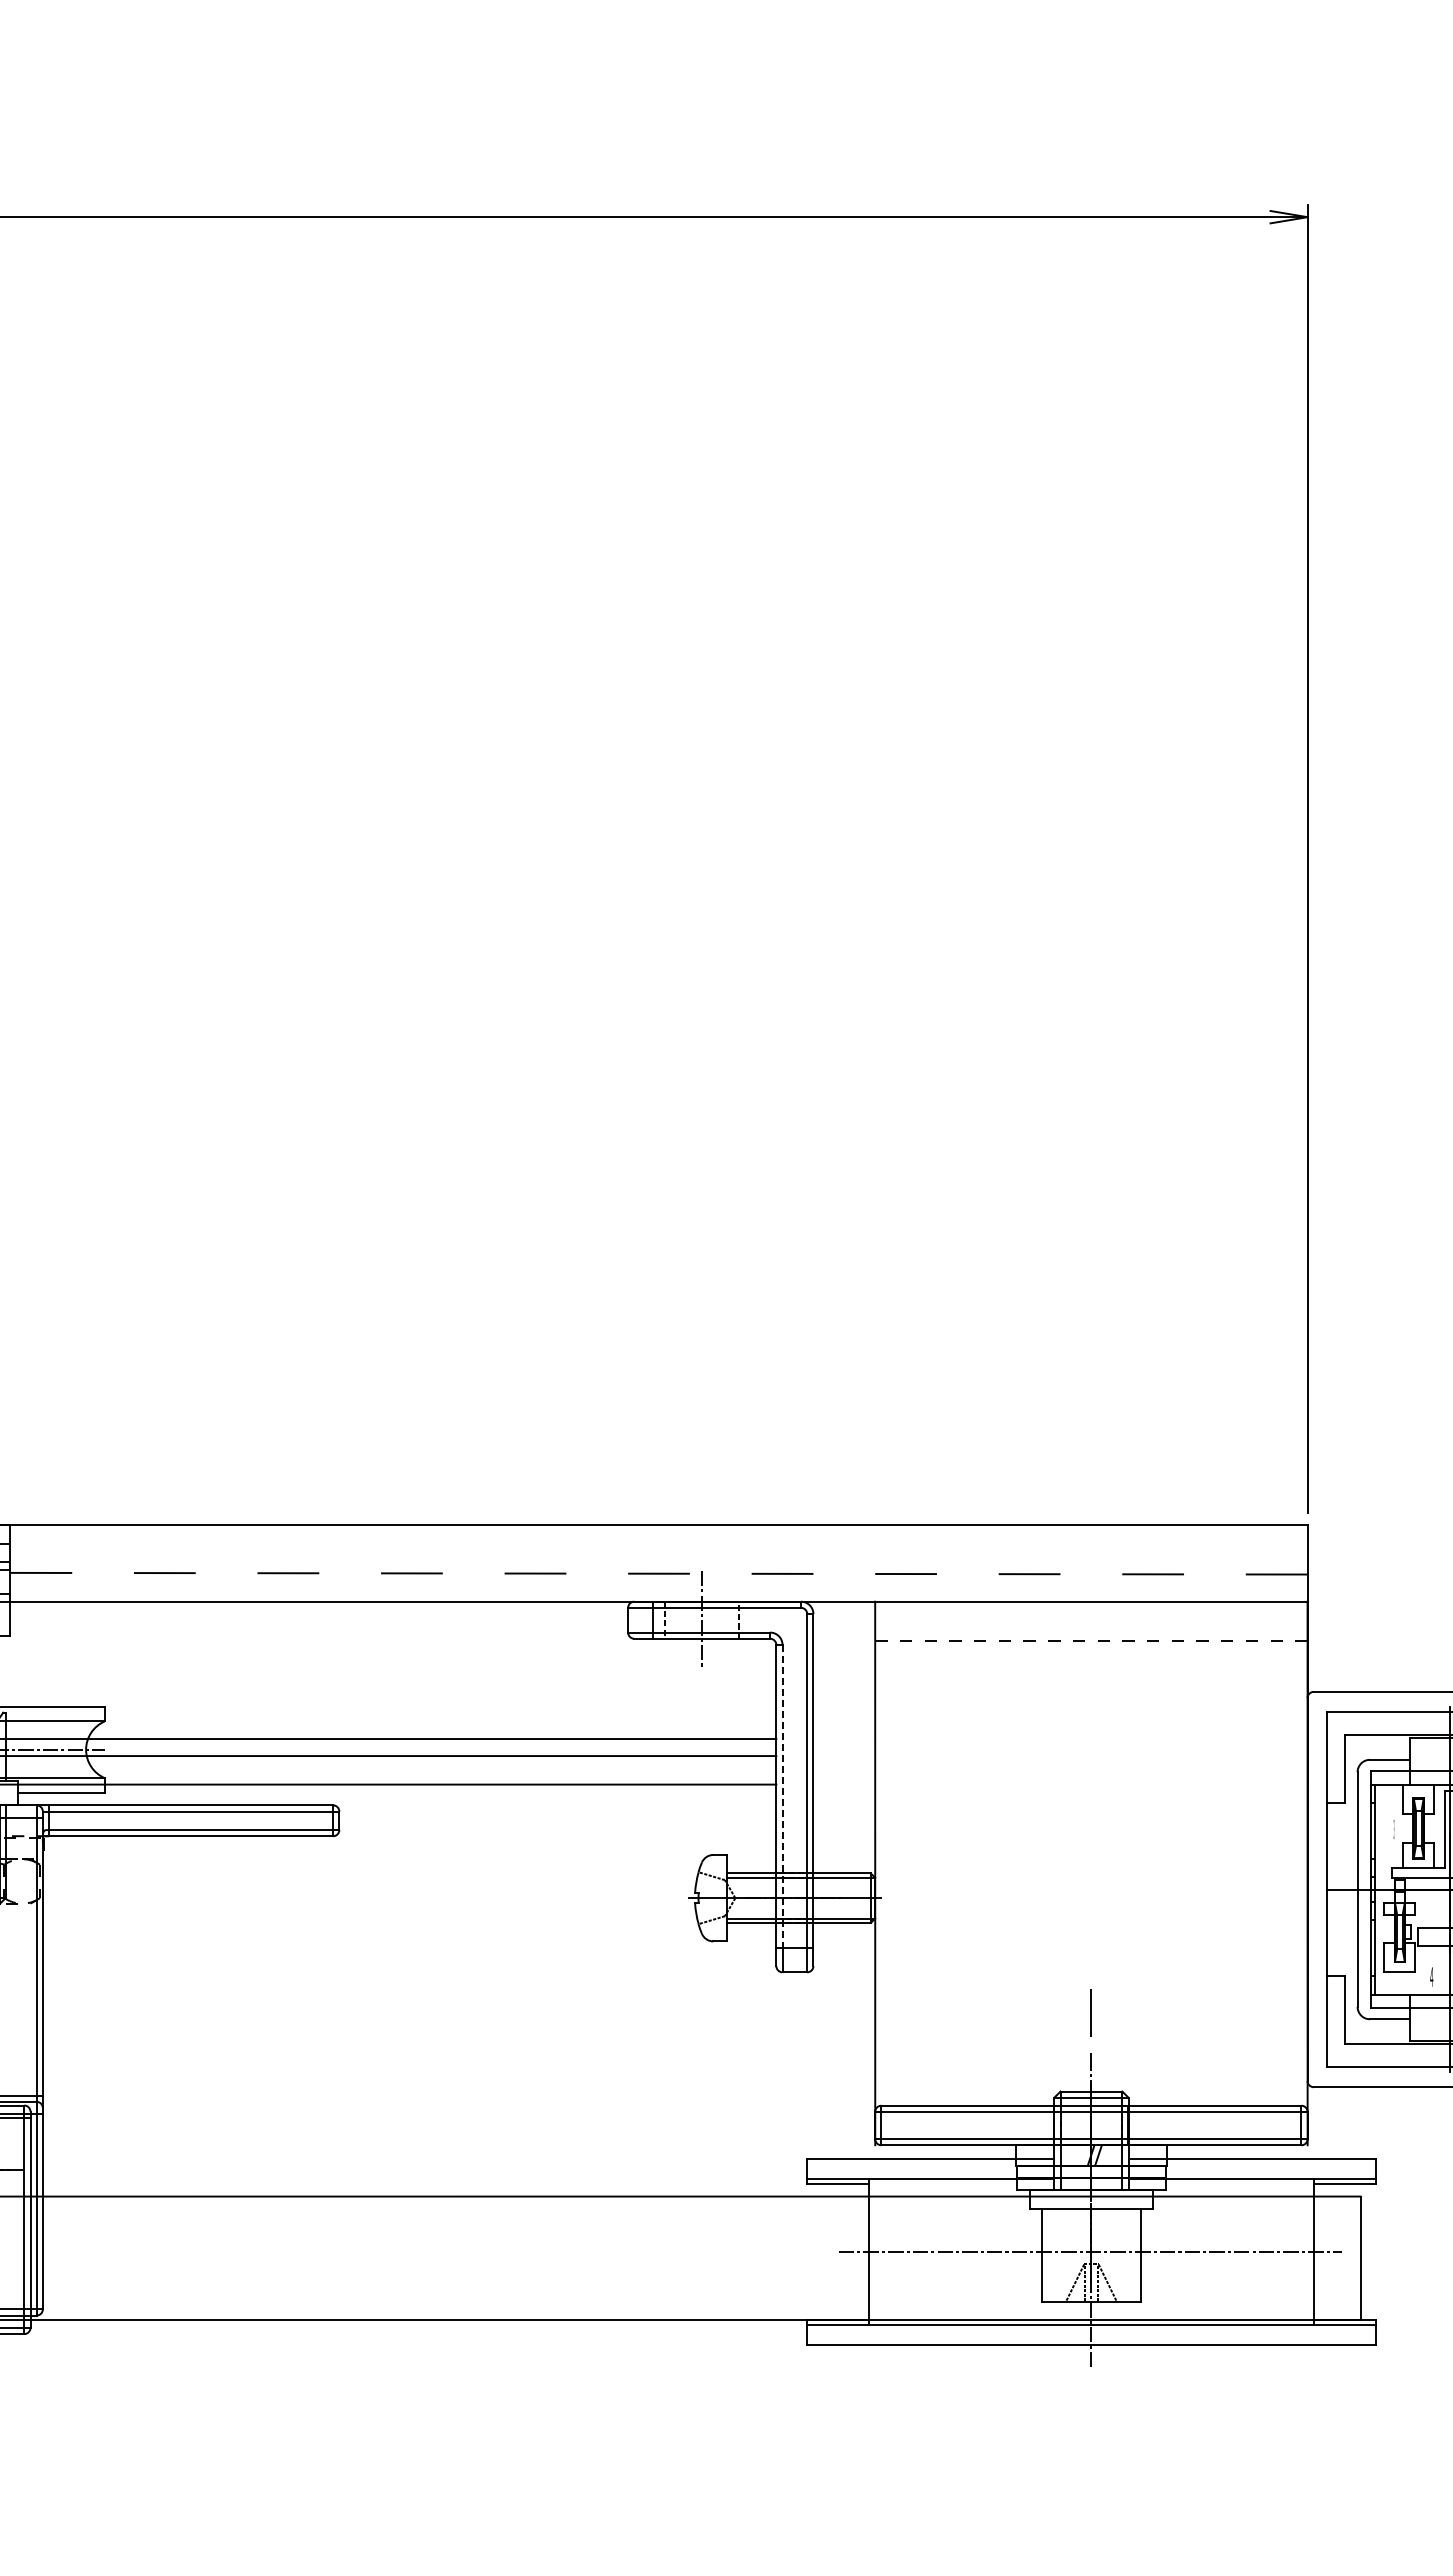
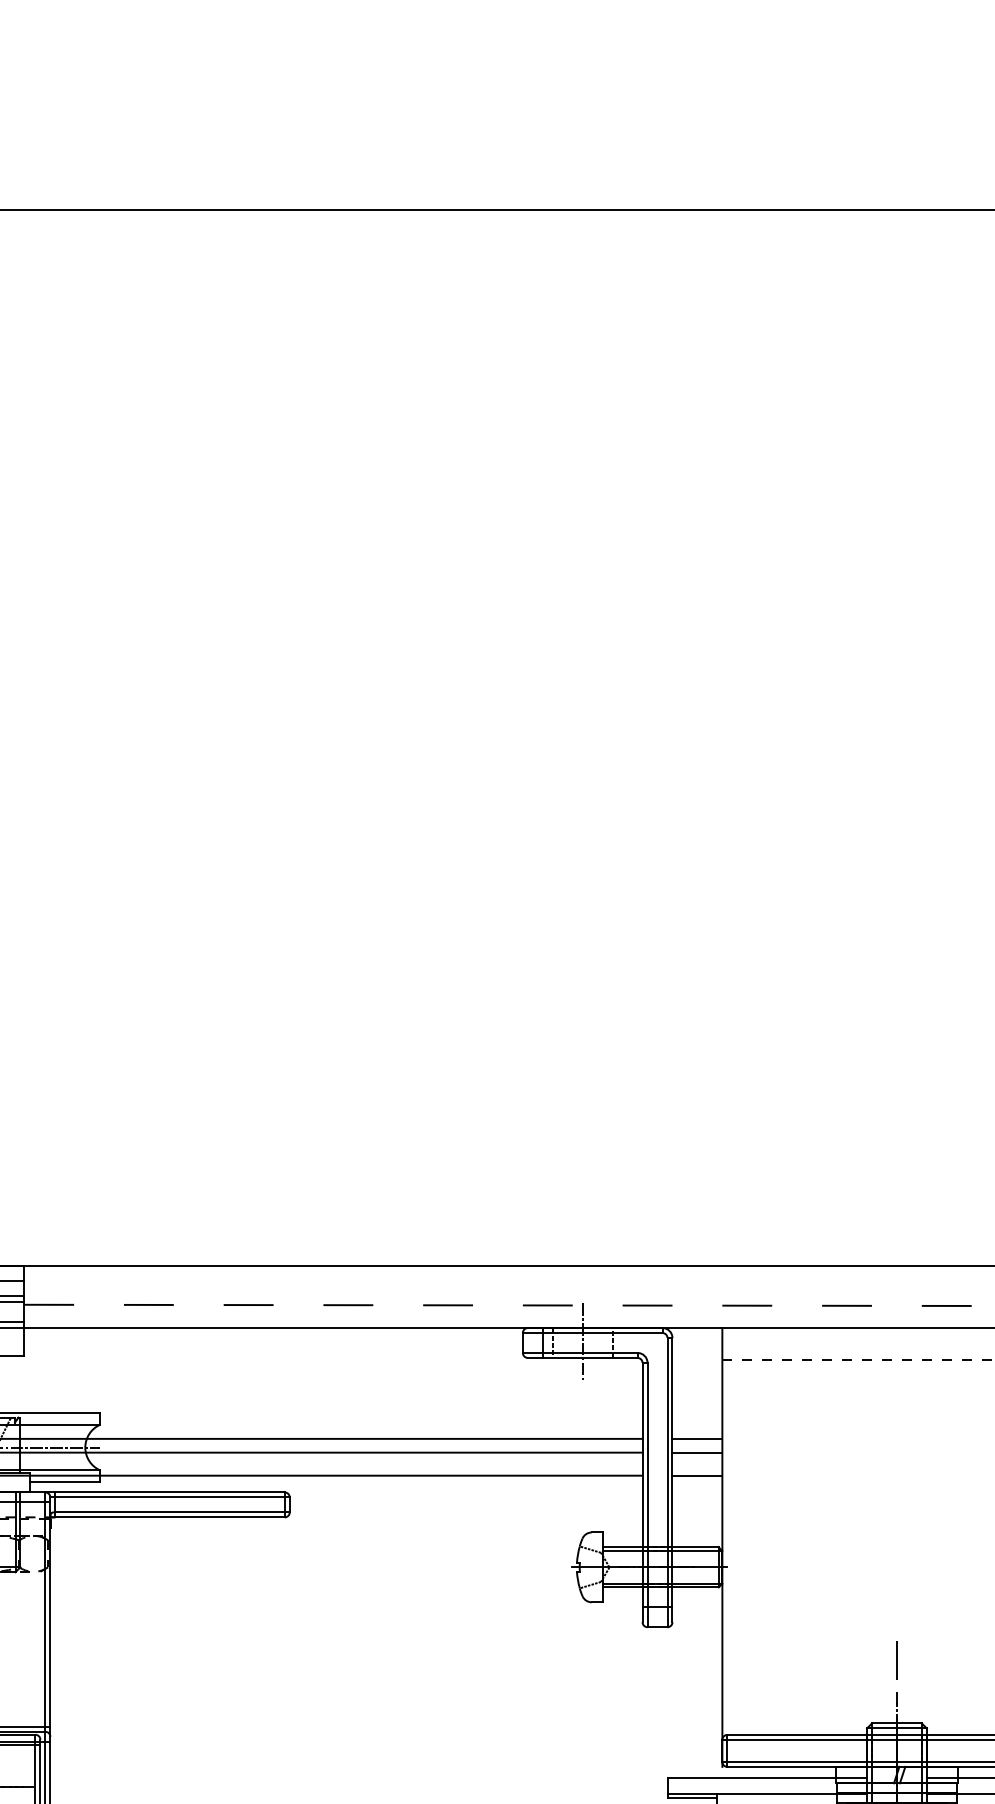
line: (844, 1739) -> (697, 1439), added
line: (844, 1756) -> (697, 1453), added
line: (844, 1784) -> (697, 1475), added
line: (782, 1796) -> (647, 1485), dashed -> solid

